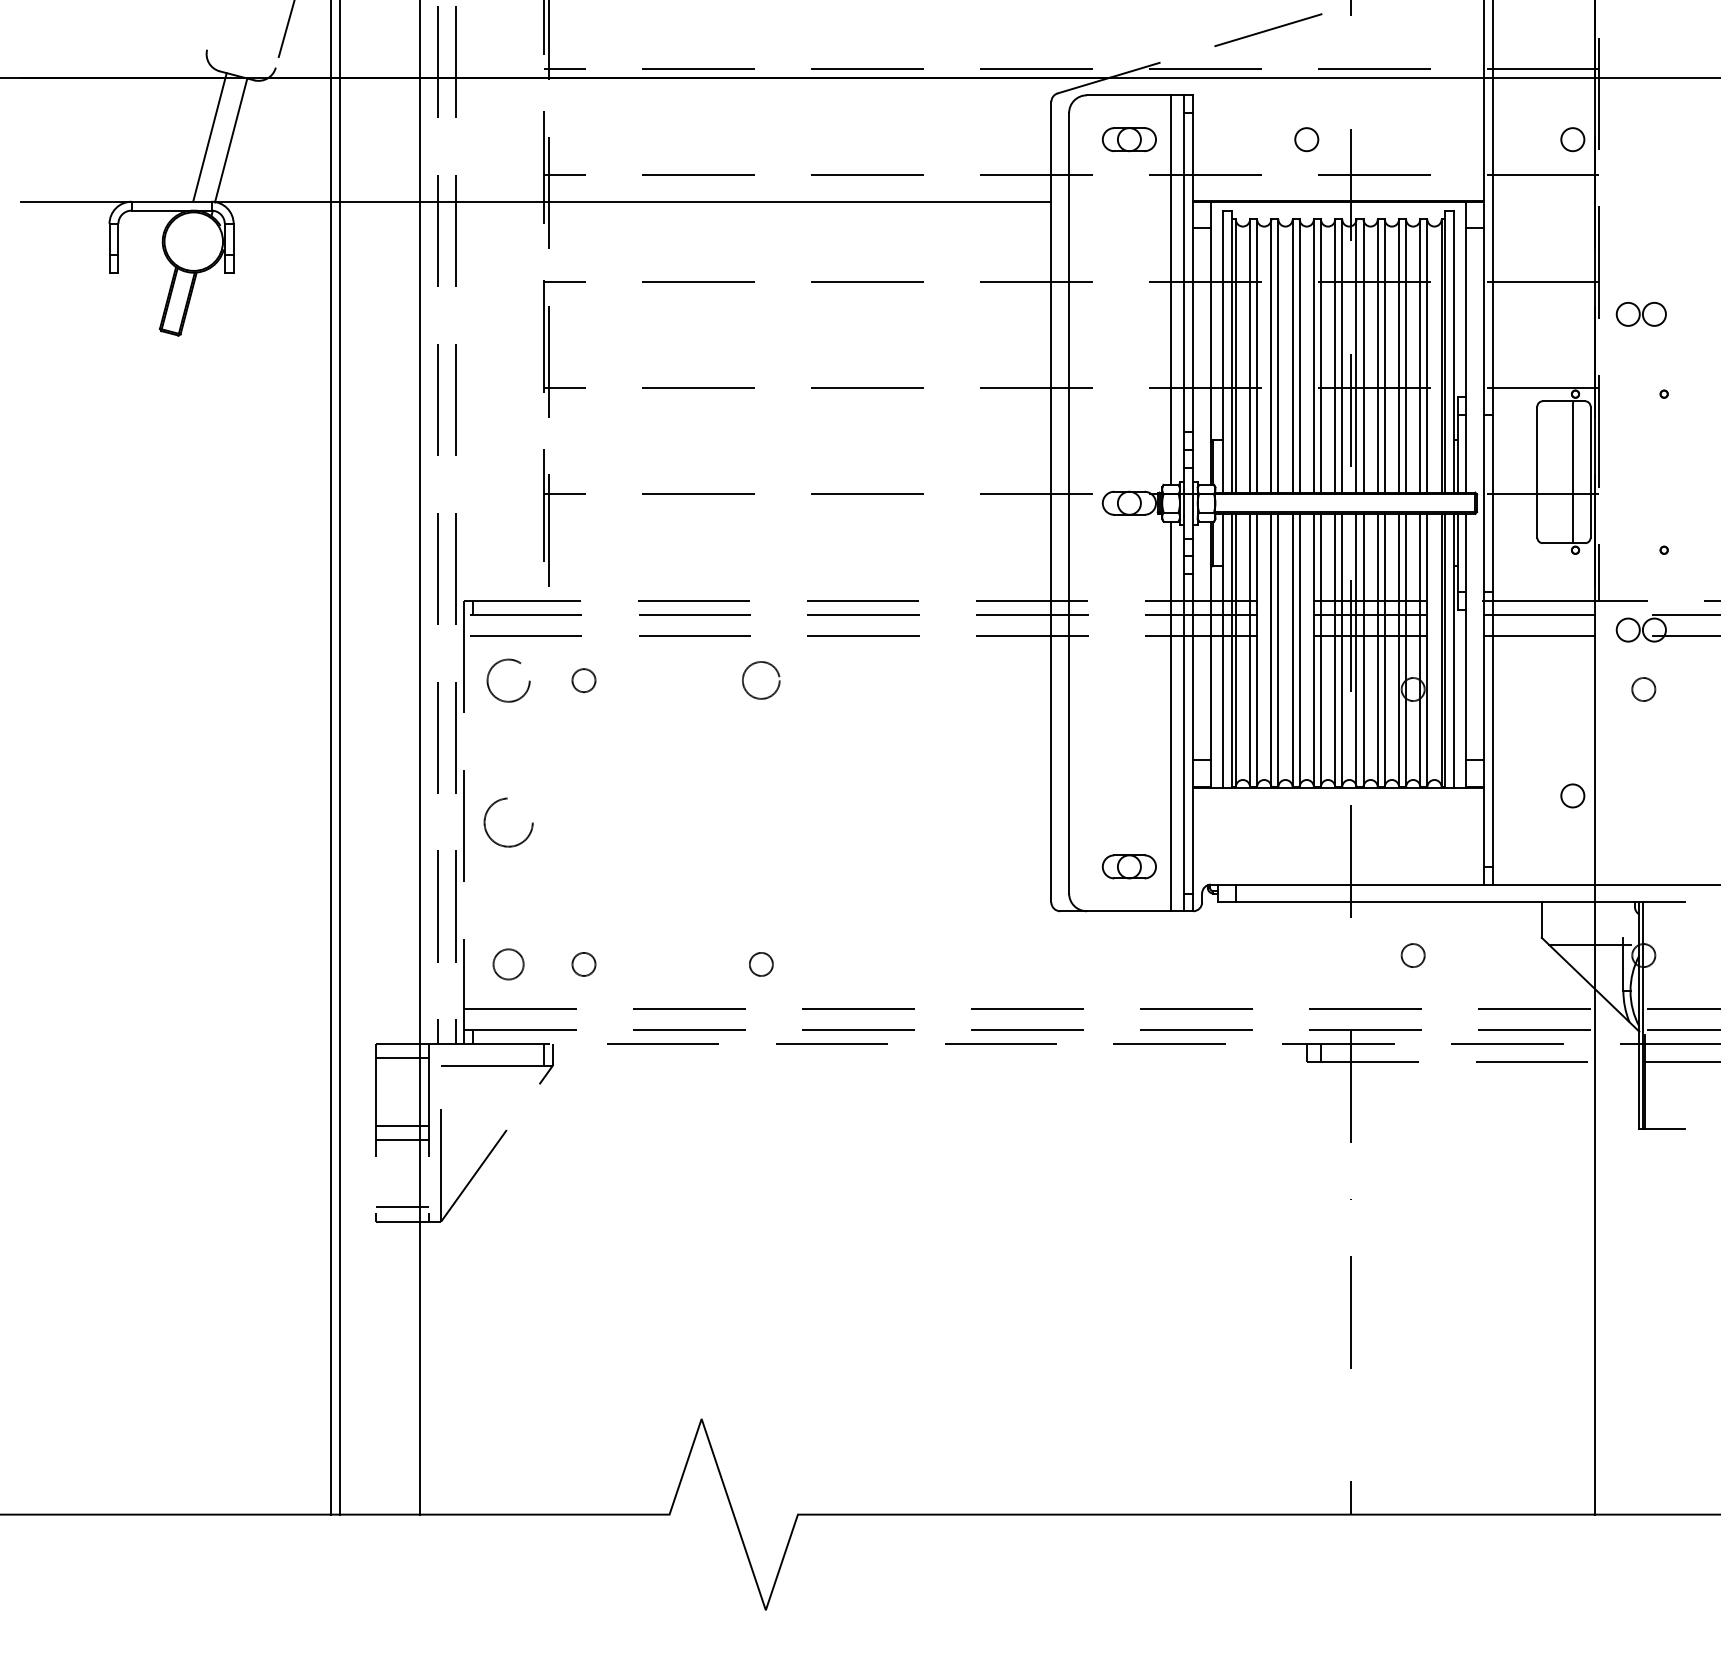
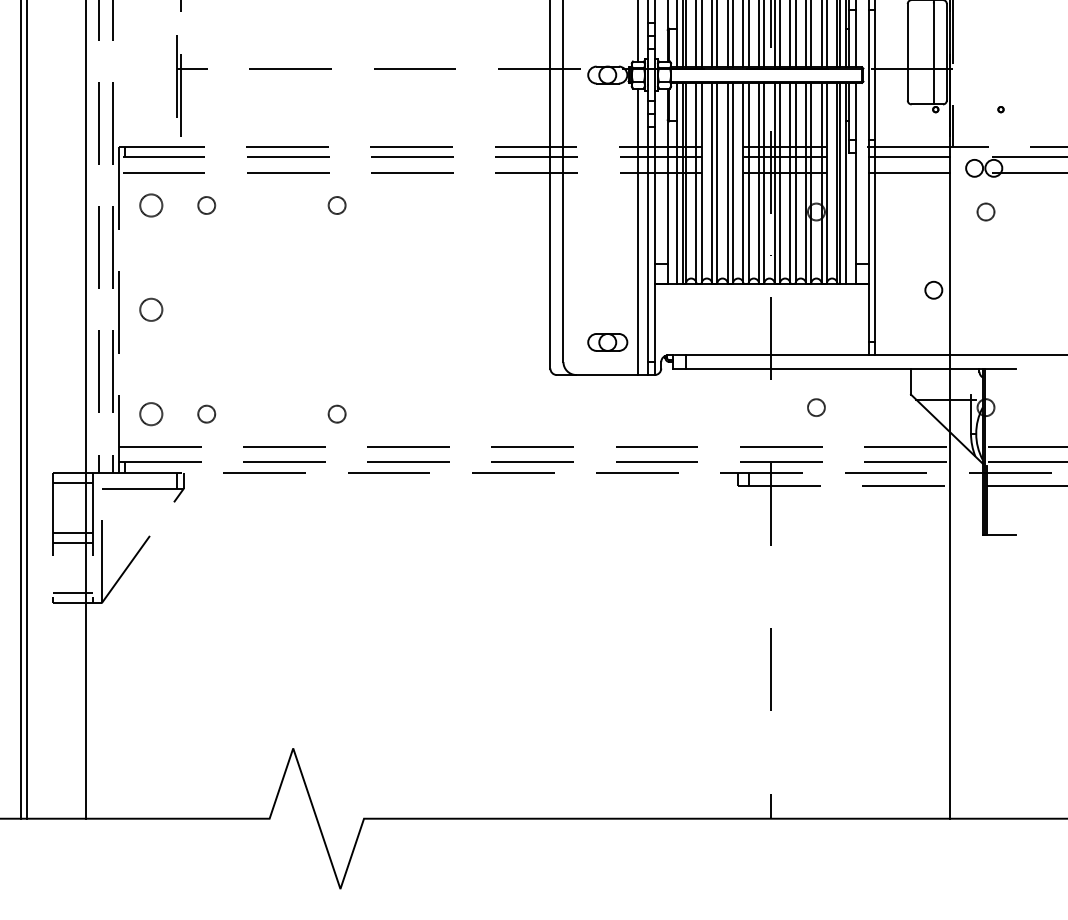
circle: (508, 680) -> (151, 205), size x0.71
circle: (761, 680) -> (337, 205), size x0.62
circle: (508, 822) -> (151, 309), size x0.62

